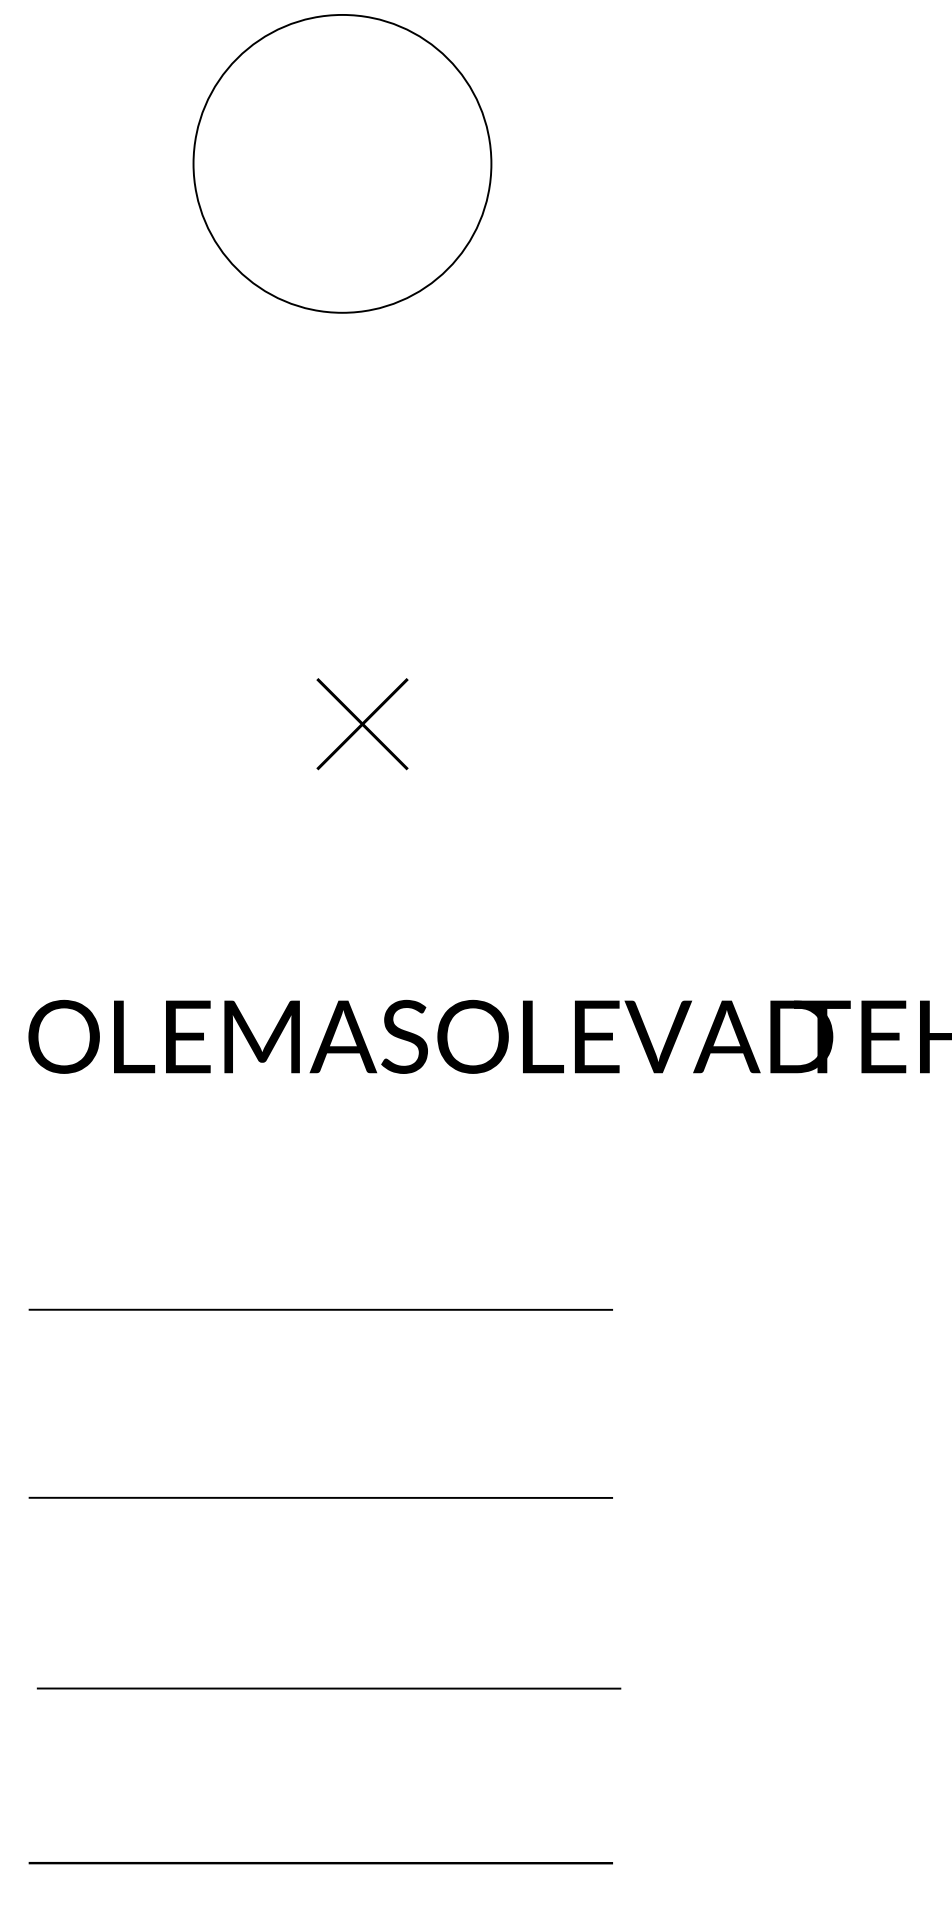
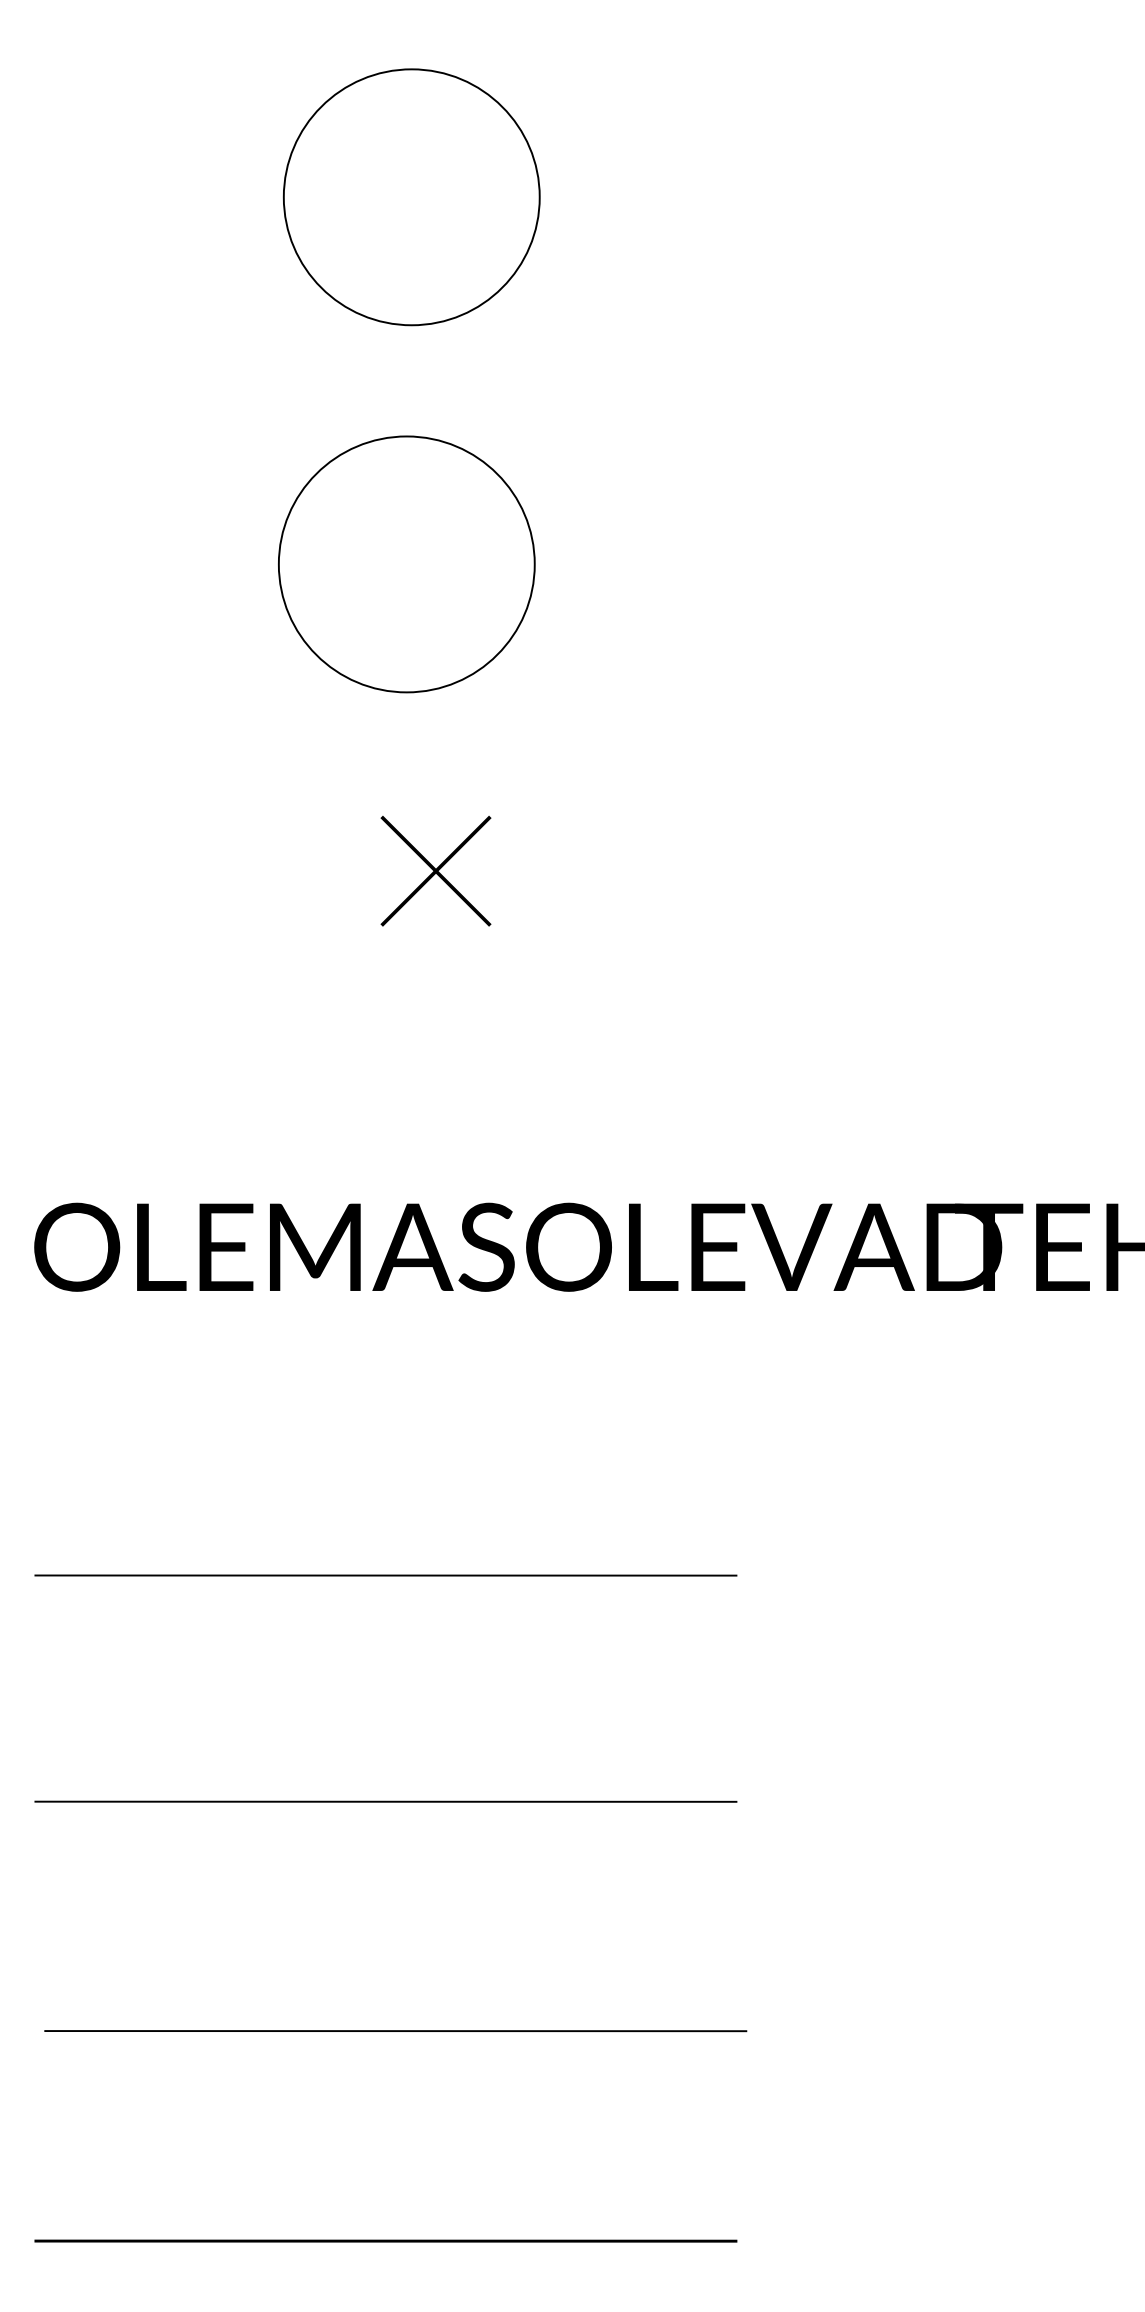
circle: (342, 164) -> (411, 197), size x0.71
circle: (337, 469) -> (406, 564), added

